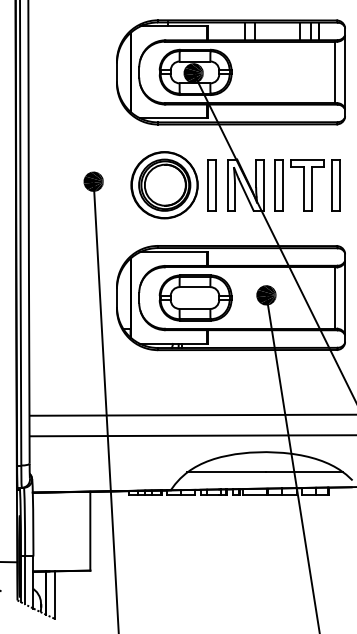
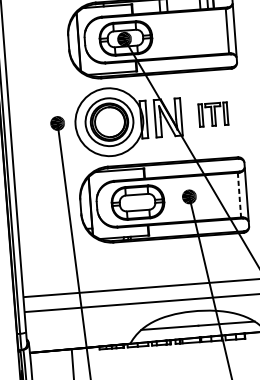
circle: (164, 185) -> (109, 122), size x1.4
part: (307, 185) -> (213, 114), size x0.6
line: (335, 298) -> (239, 195), solid -> dashed

